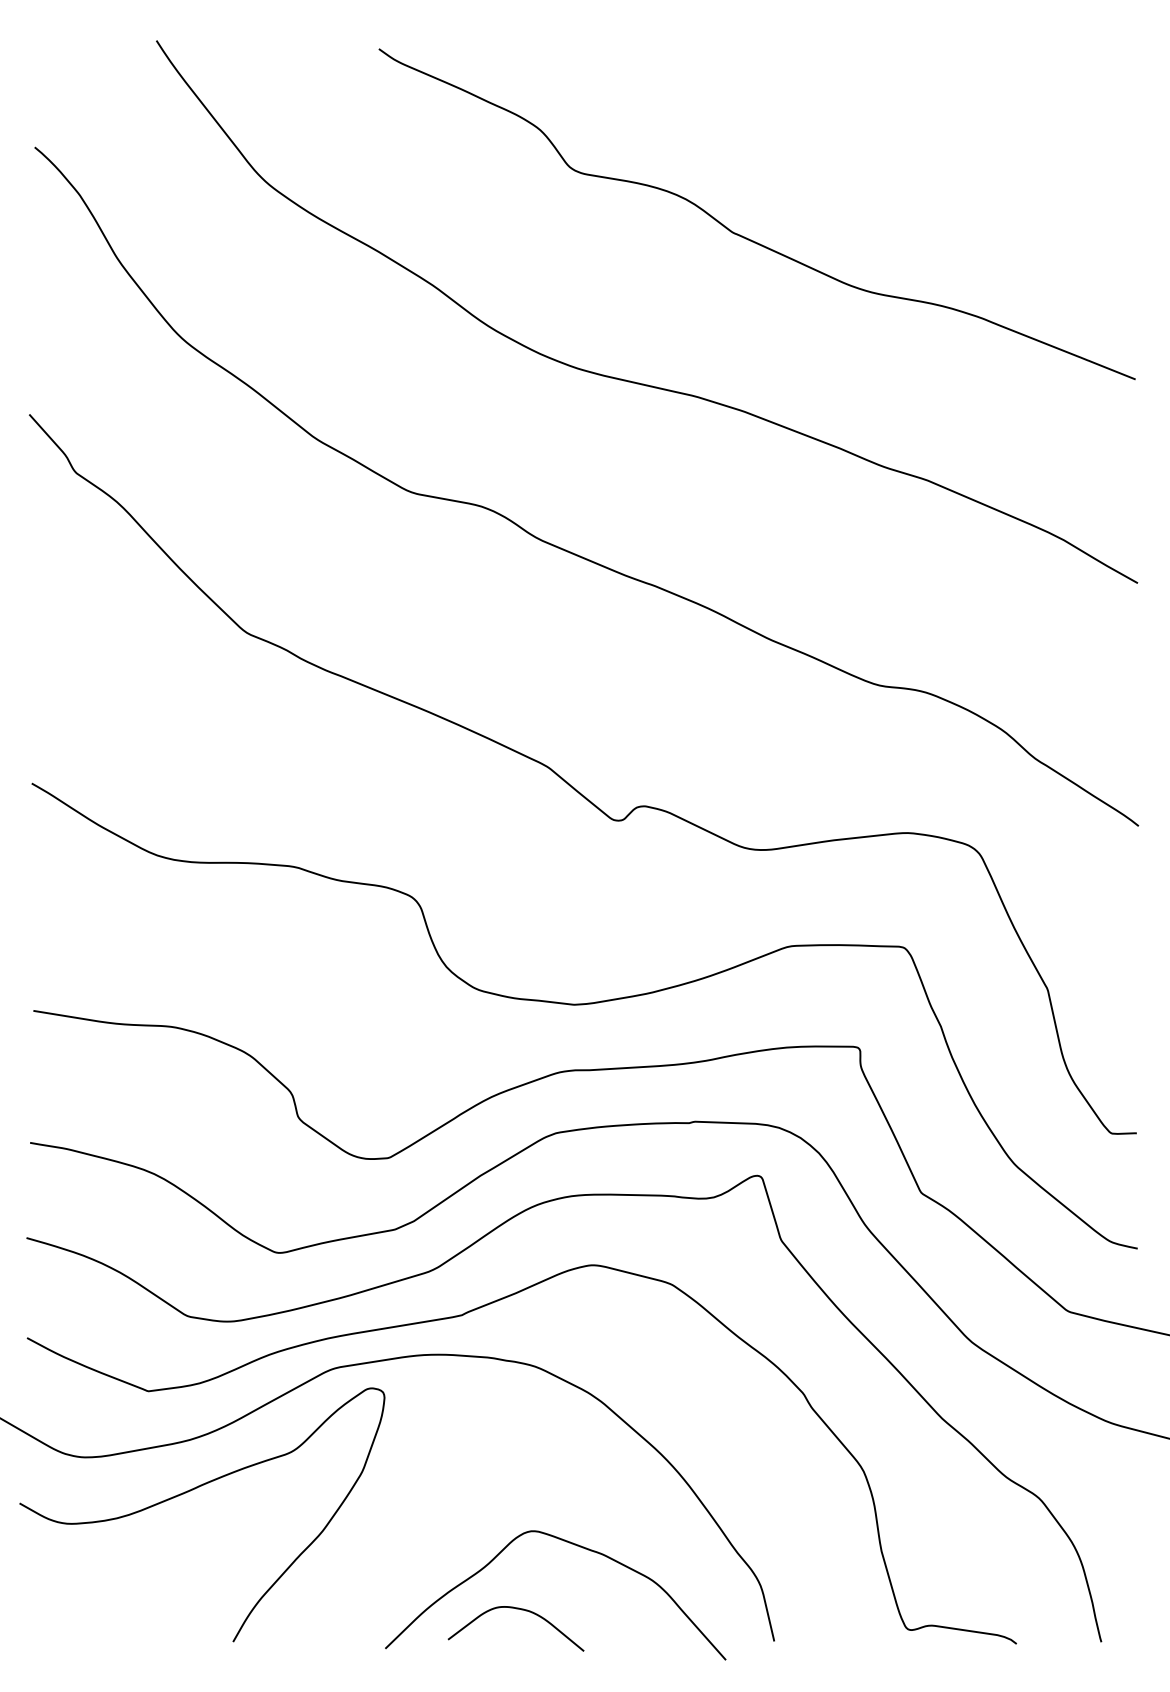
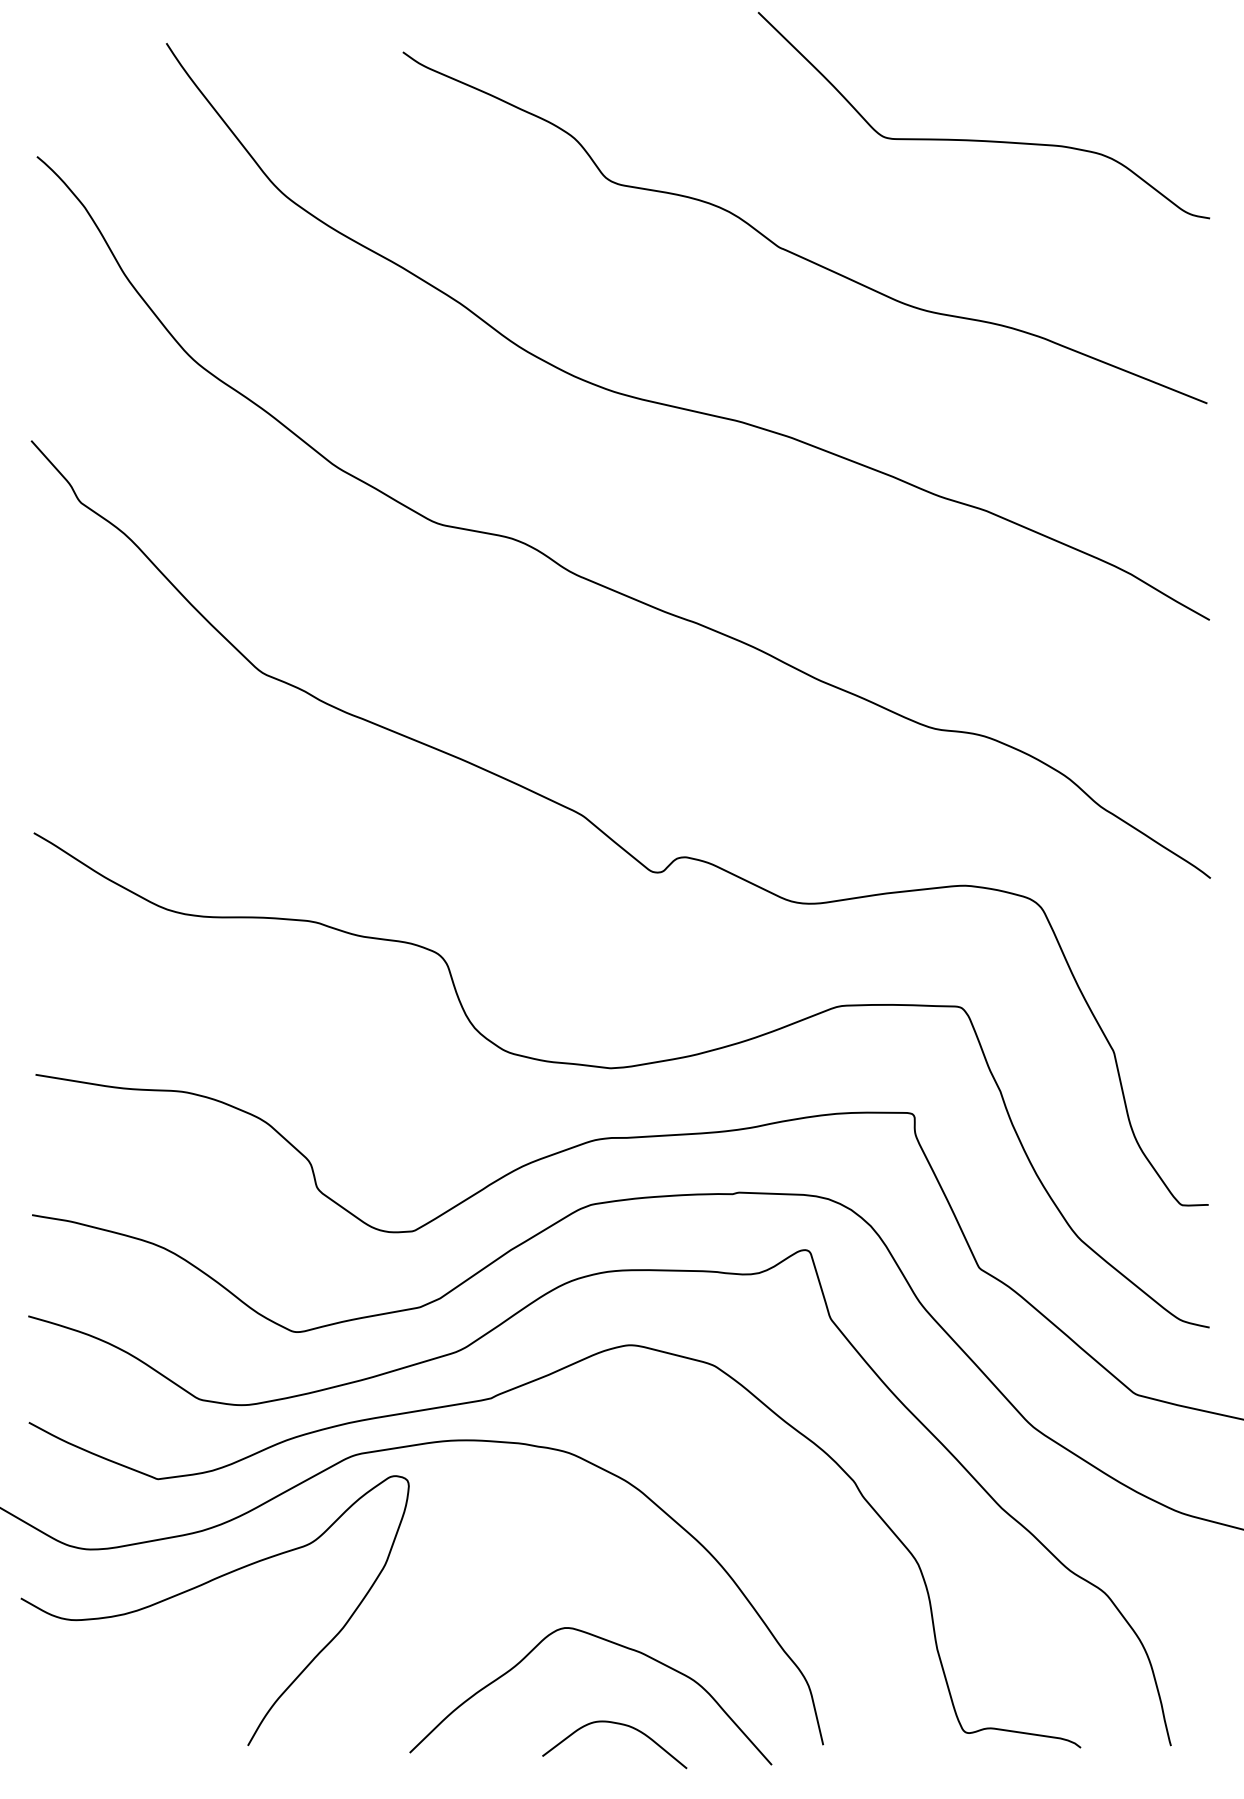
curve: (920, 131) -> (978, 139), added
curve: (517, 1609) -> (616, 1724), moved

